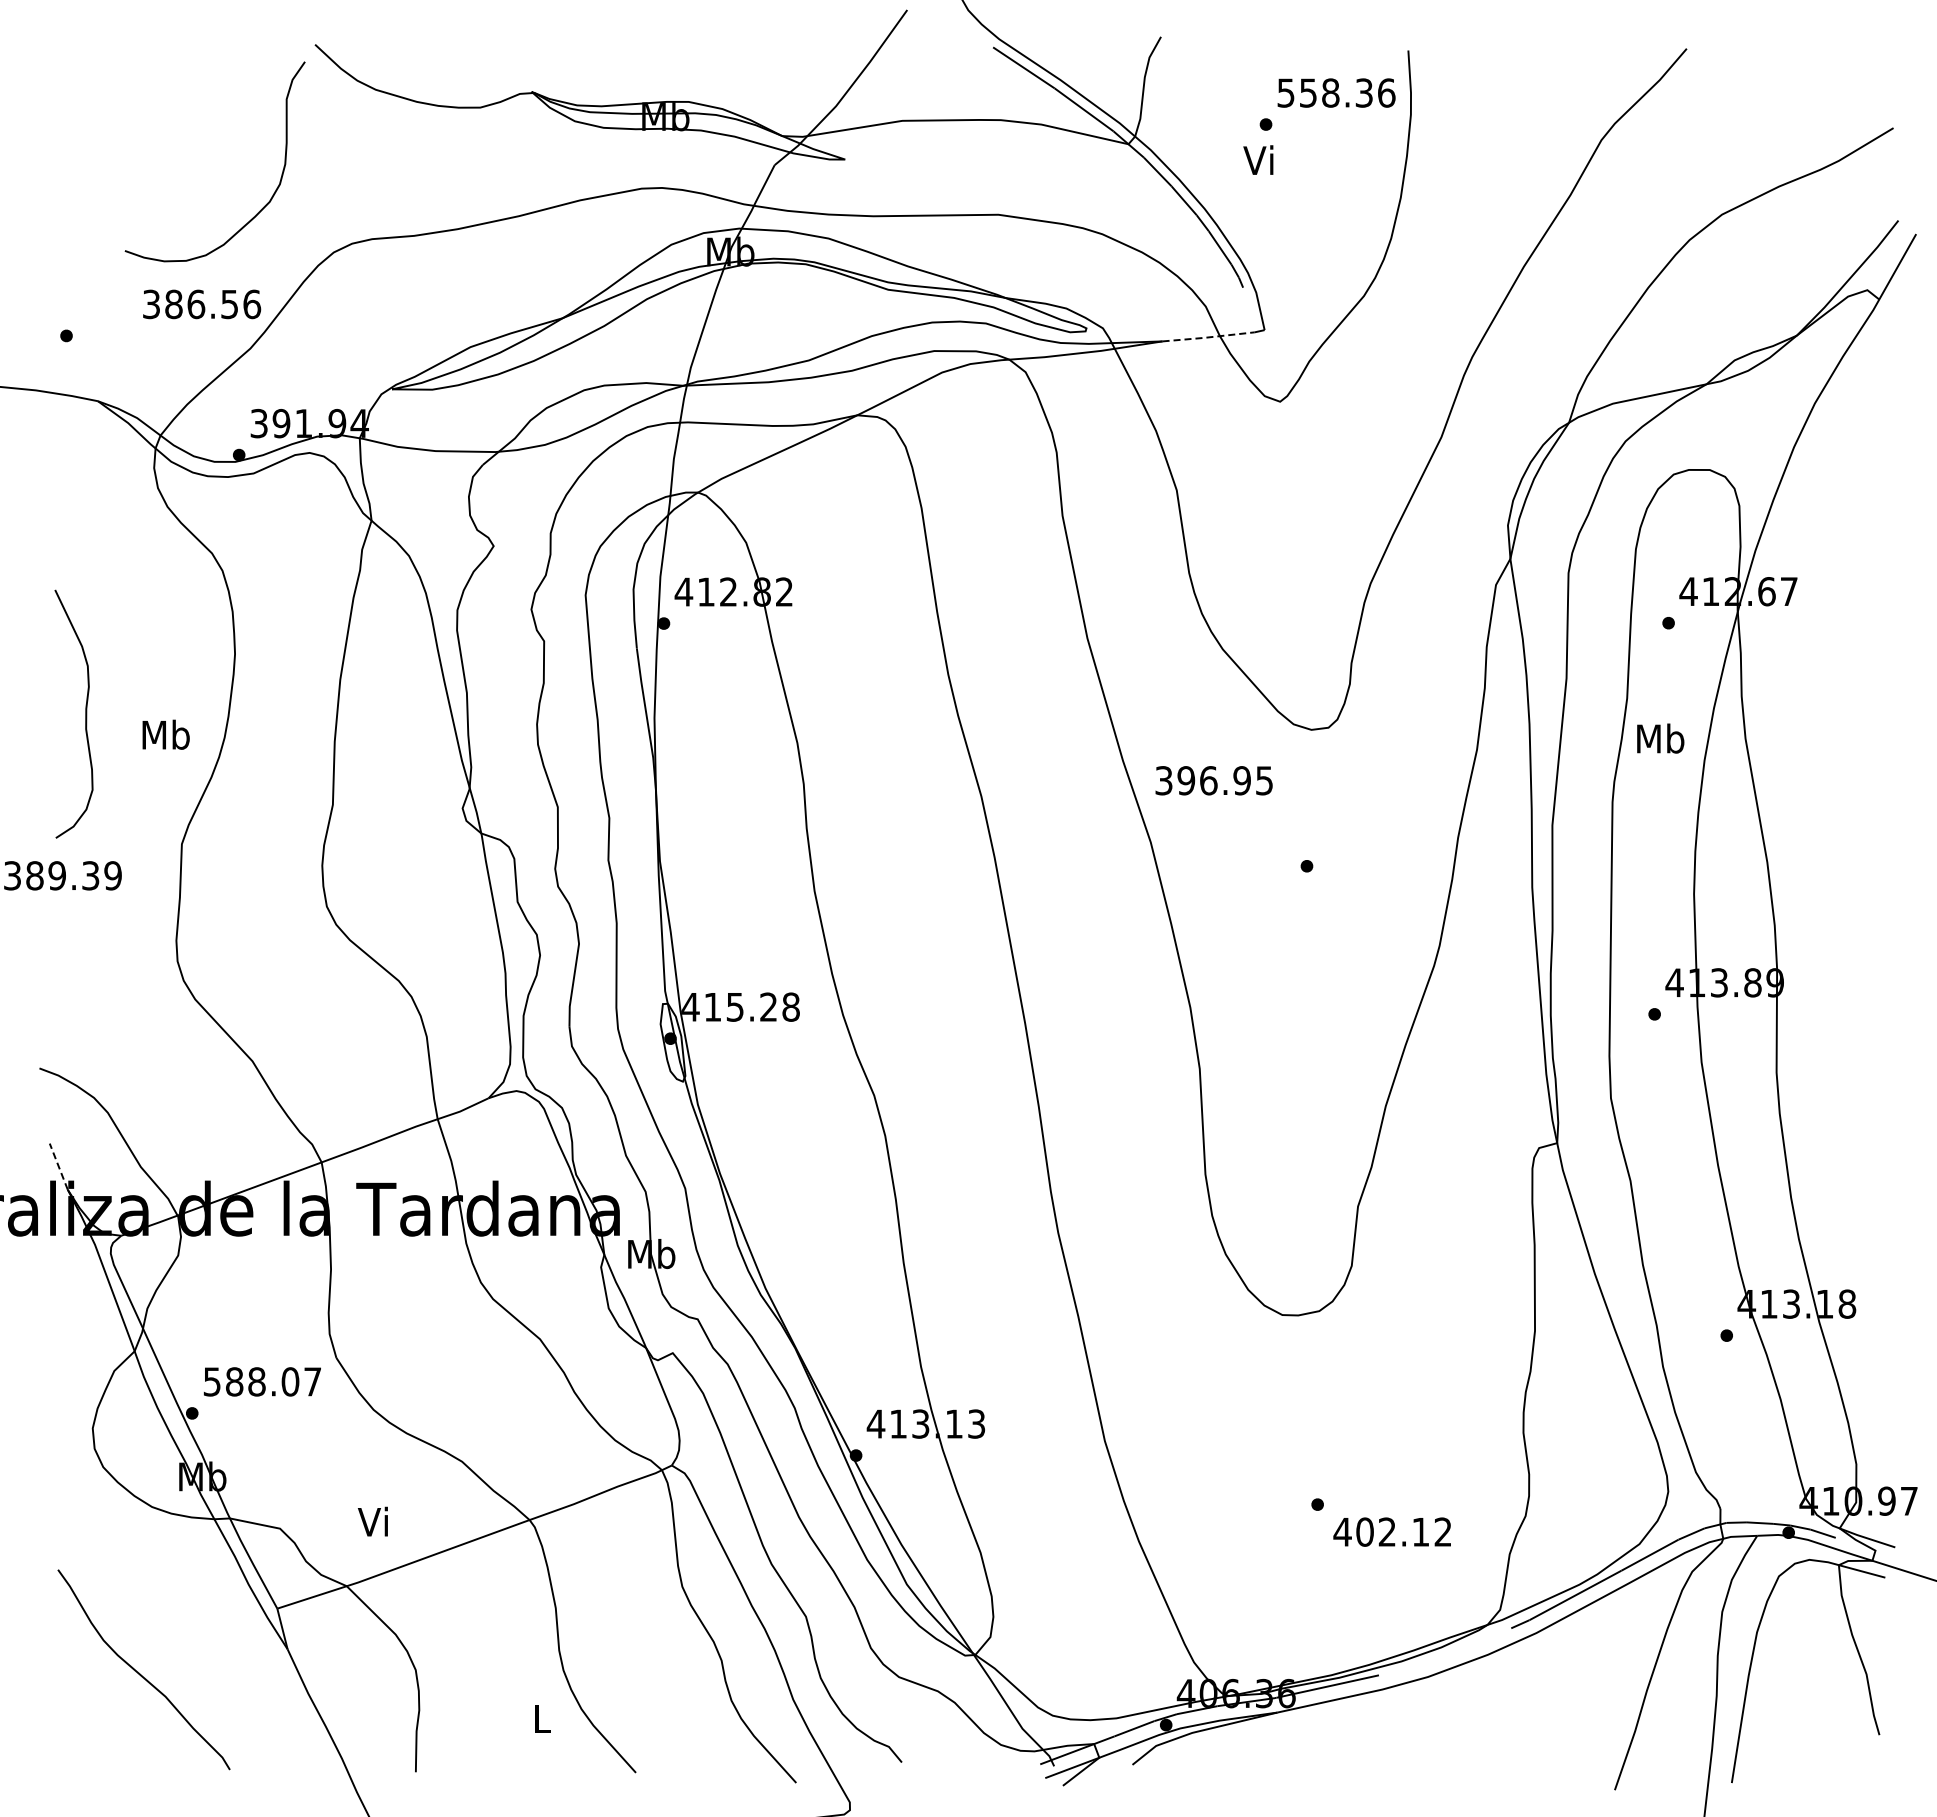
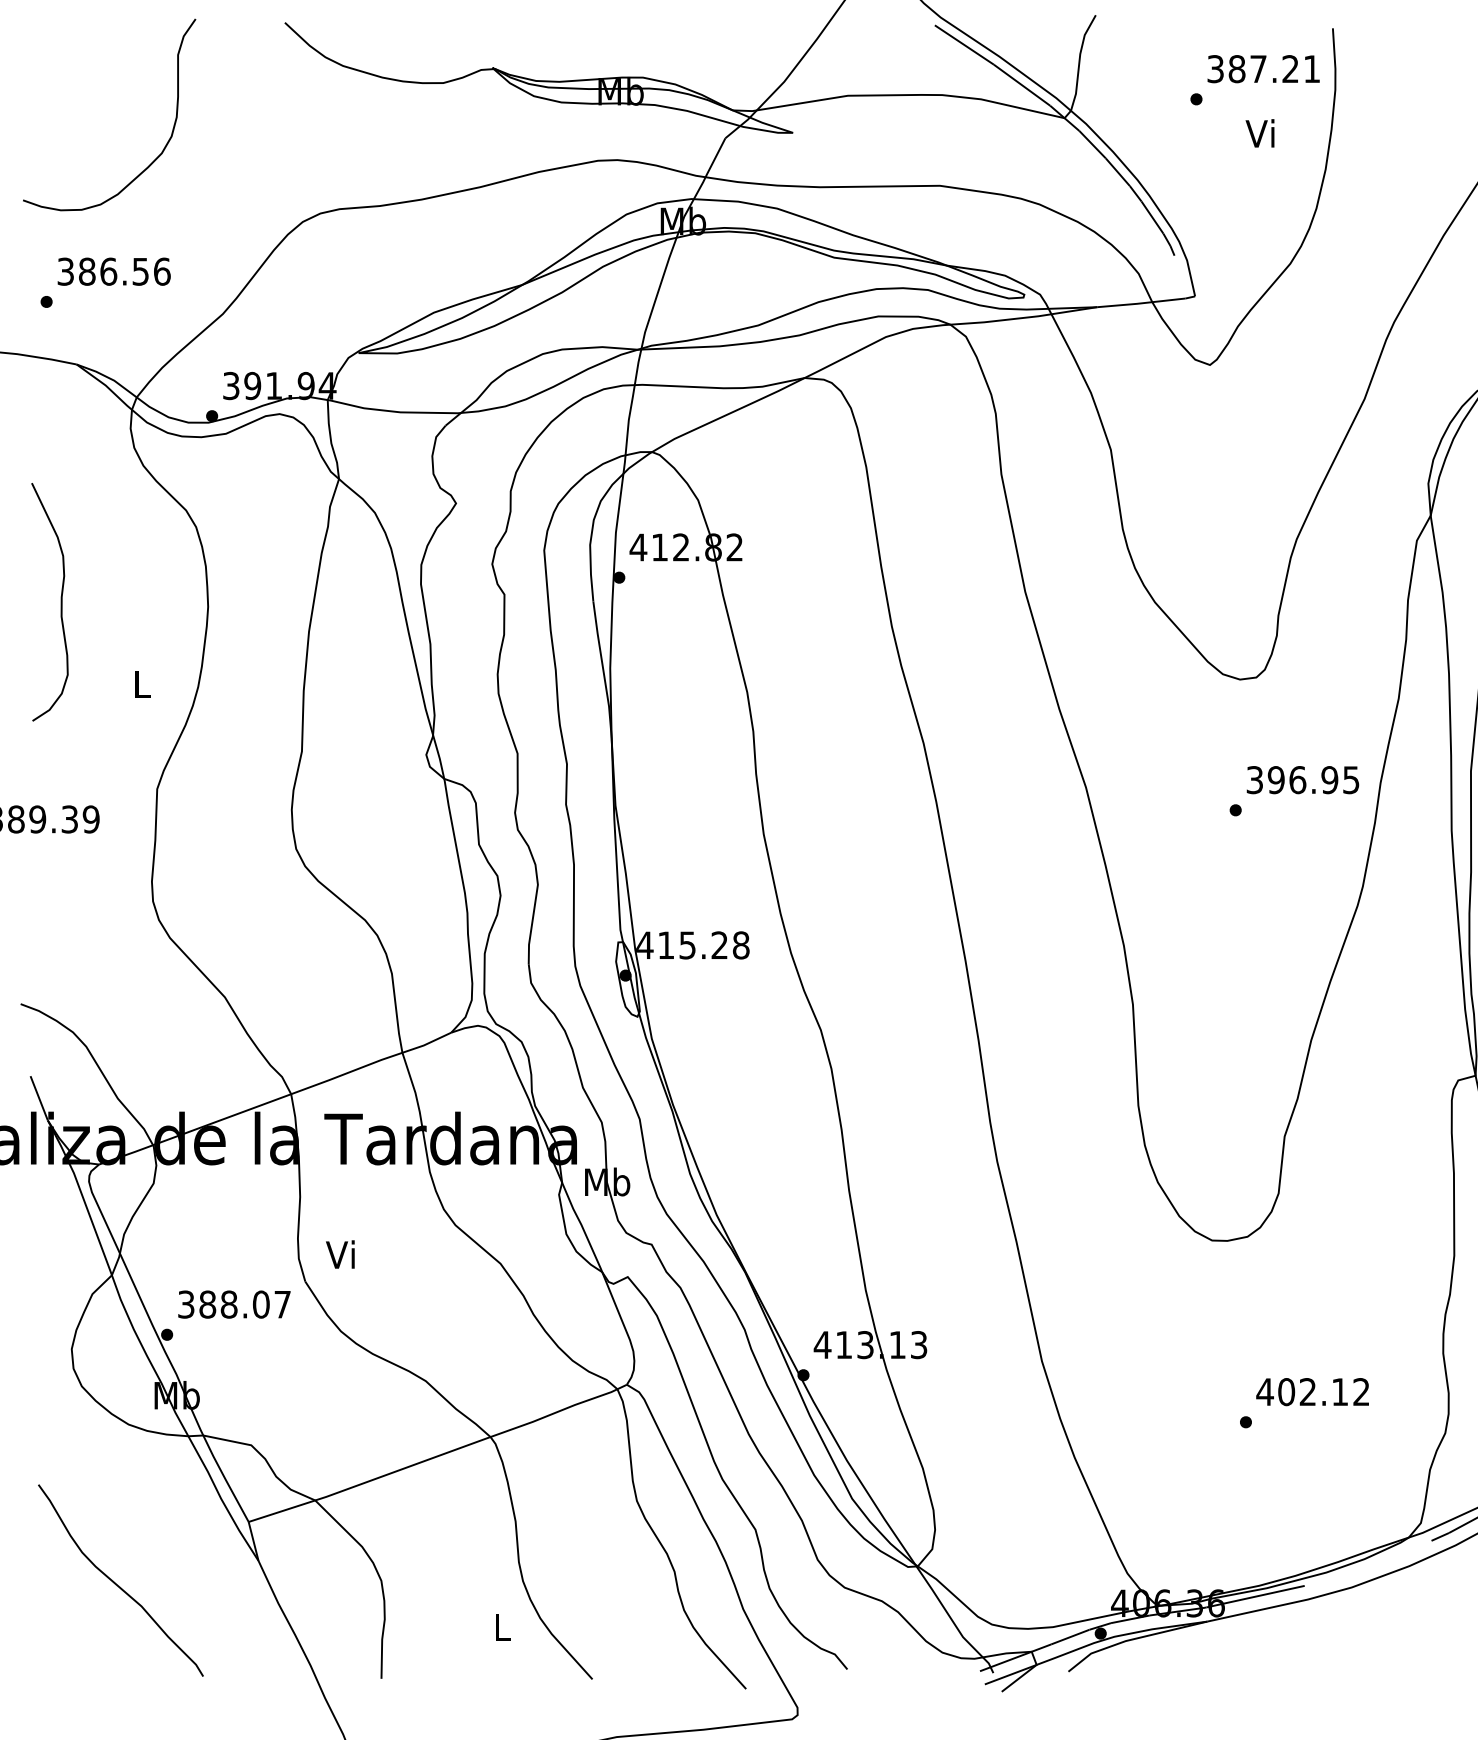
text: (1336, 92) -> (1264, 68), 558.36 -> 387.21
text: (1258, 159) -> (1260, 132), moved
curve: (261, 208) -> (153, 159), moved
text: (202, 304) -> (114, 271), moved
line: (1208, 337) -> (1141, 303), dashed -> solid
curve: (85, 713) -> (60, 601), moved
text: (165, 734) -> (141, 684), Mb -> L
text: (1213, 780) -> (1302, 779), moved
line: (58, 1166) -> (38, 1098), dashed -> solid
text: (212, 1381) -> (186, 1304), 588.07 -> 388.07
text: (372, 1521) -> (339, 1254), moved
text: (1391, 1531) -> (1311, 1391), moved

